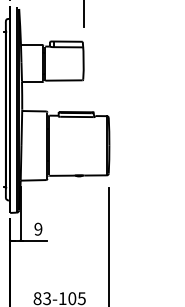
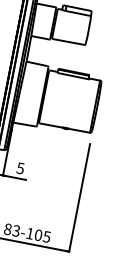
text: (38, 228) -> (20, 167), 9 -> 5

